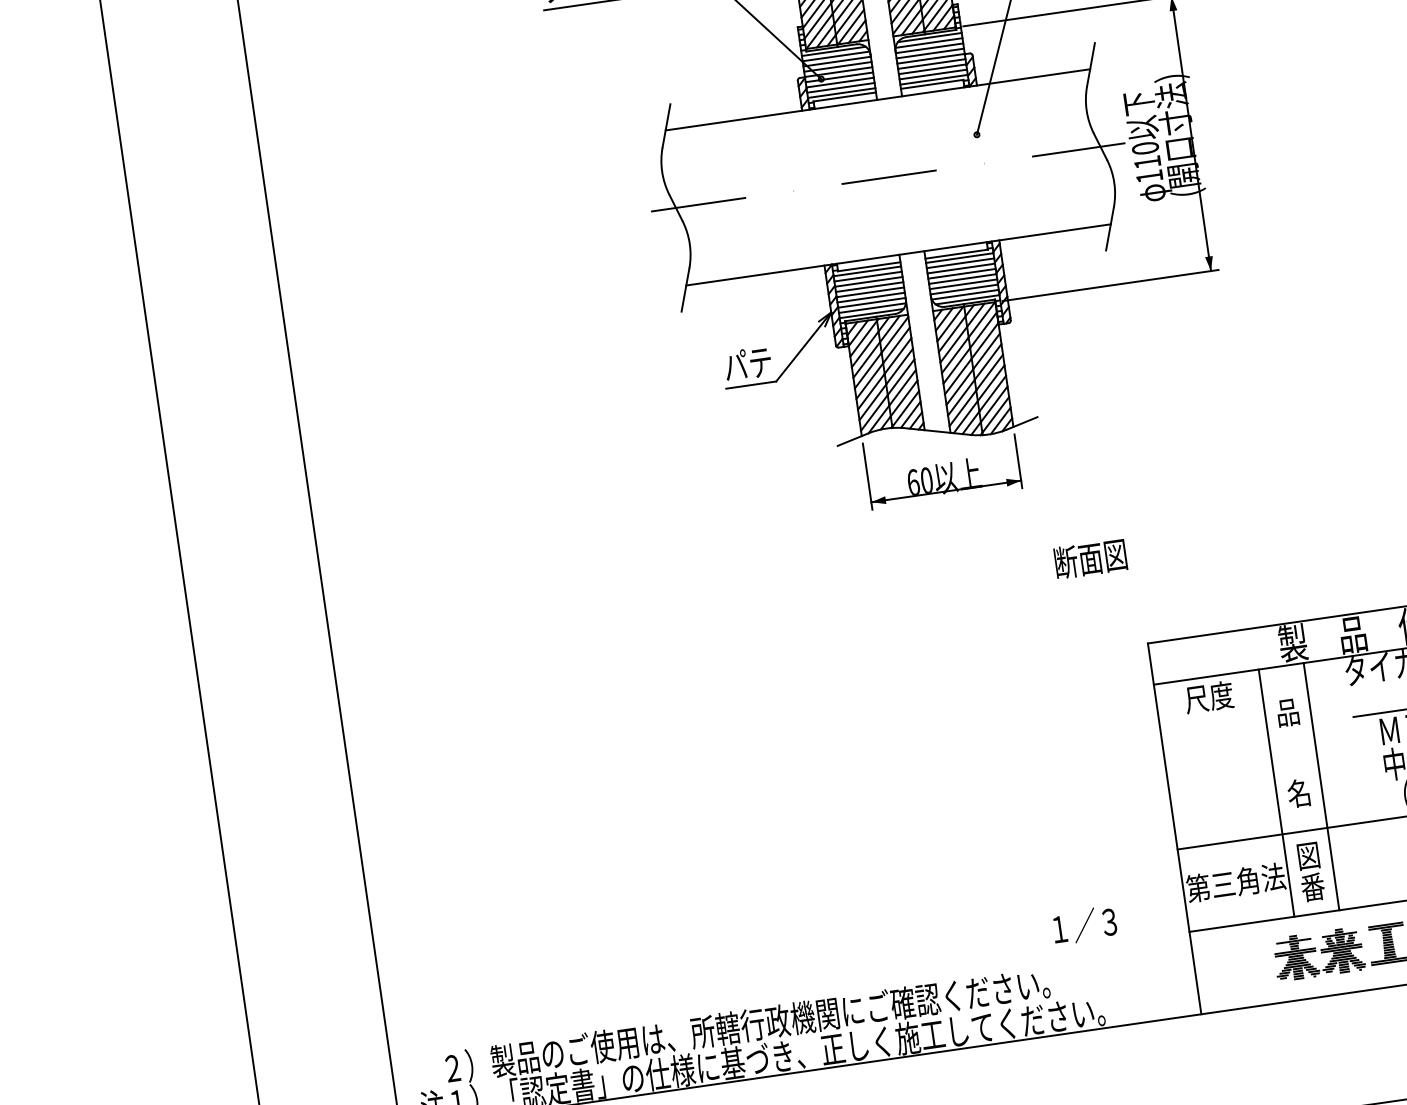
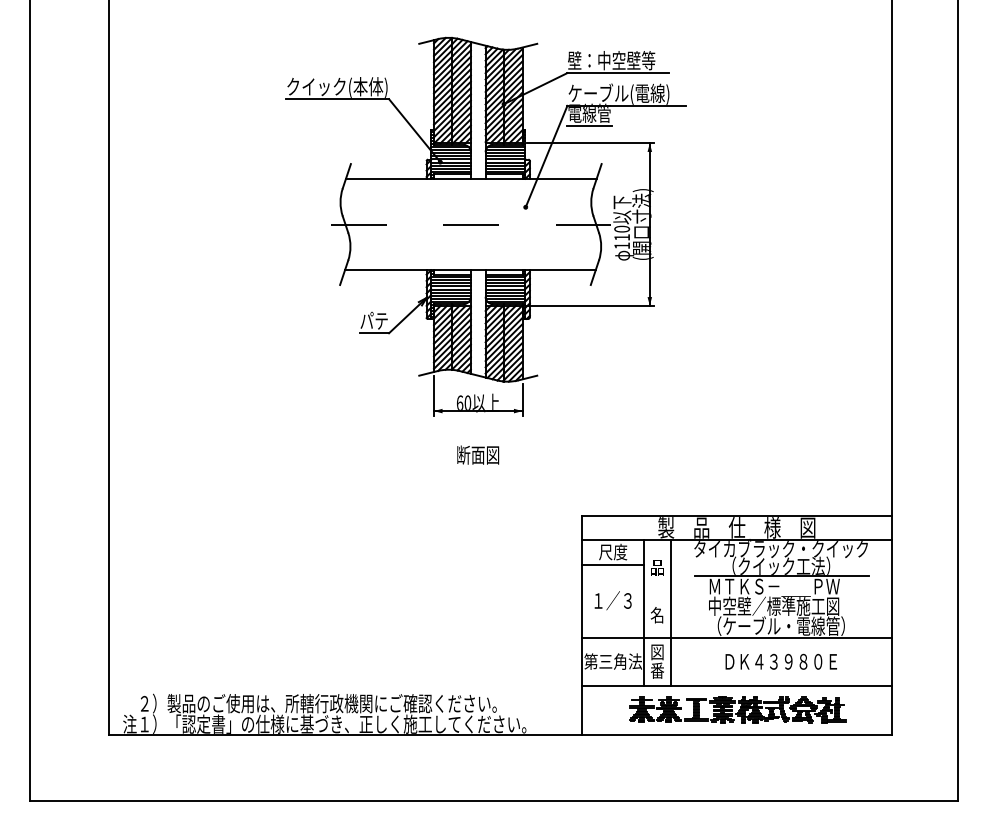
text: (1091, 557) -> (478, 454), moved
line: (1212, 718) -> (613, 564), added
text: (1083, 925) -> (612, 600), moved

